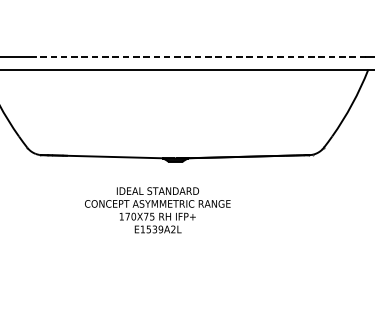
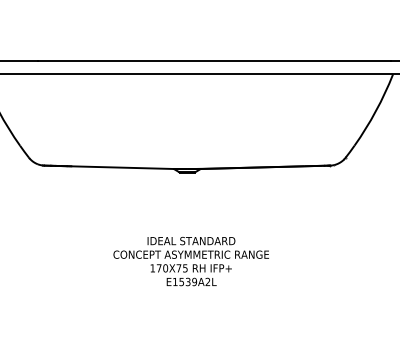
line: (200, 56) -> (213, 60), dashed -> solid
text: (157, 210) -> (190, 261), moved

